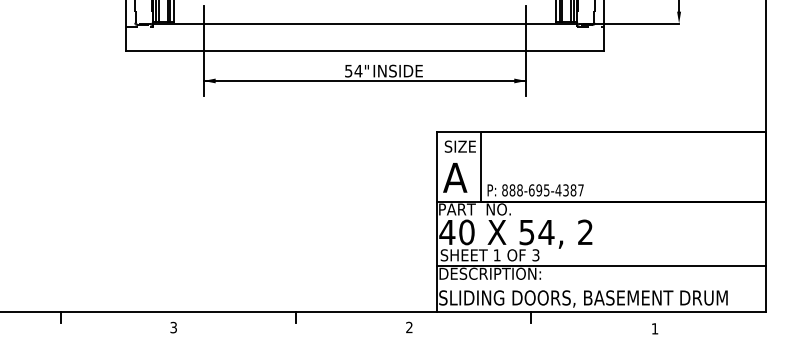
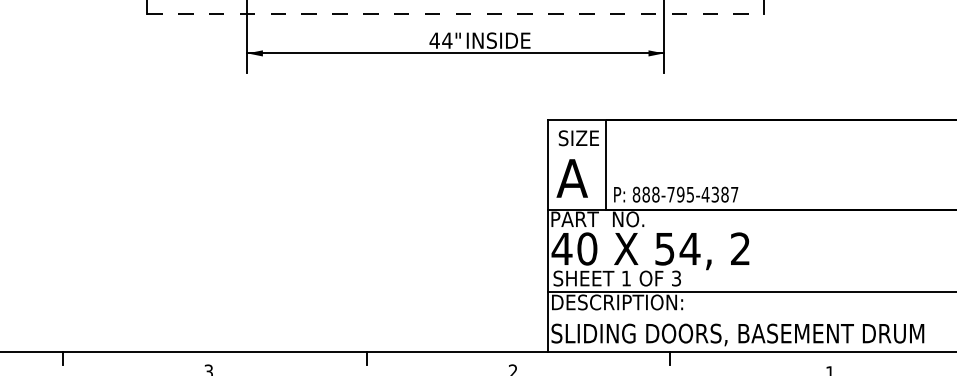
line: (364, 50) -> (455, 14), solid -> dashed
text: (348, 71) -> (434, 41), 54" -> 44"
text: (531, 190) -> (670, 194), 888-695-4387 -> 888-795-4387

